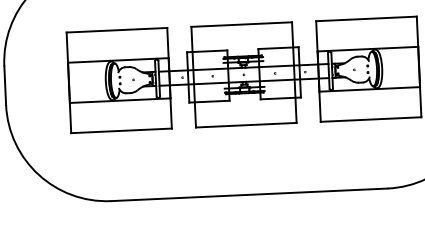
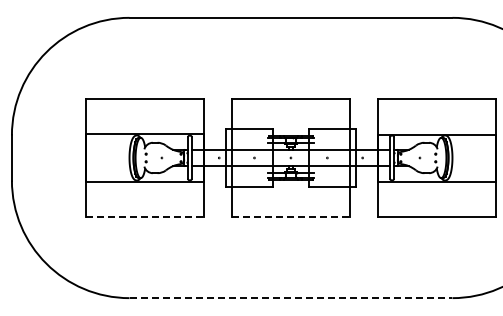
line: (245, 124) -> (290, 216), solid -> dashed
line: (121, 130) -> (145, 216), solid -> dashed
line: (249, 195) -> (291, 298), solid -> dashed

